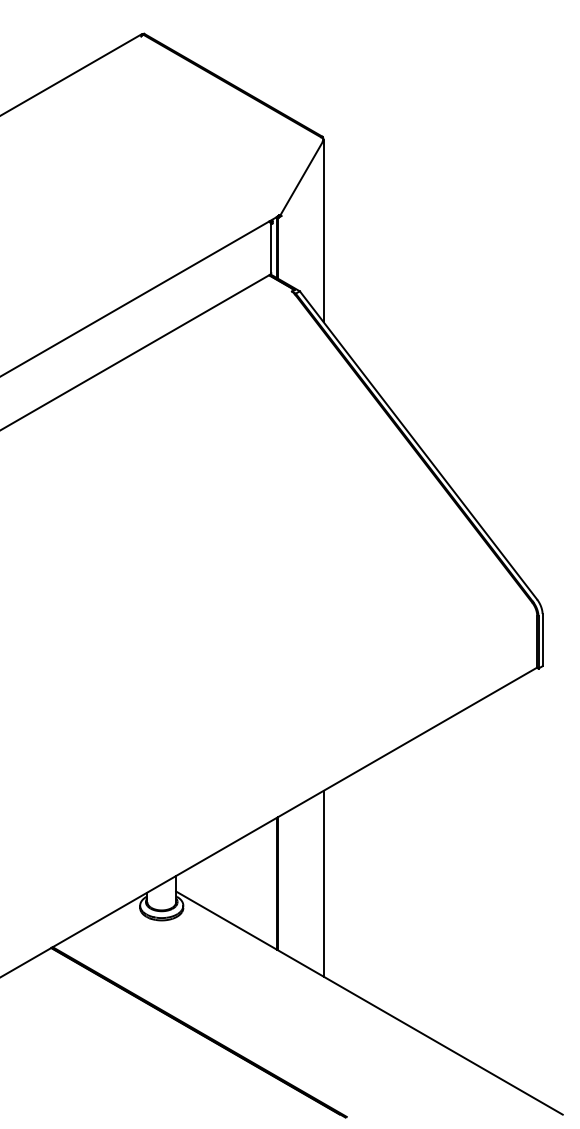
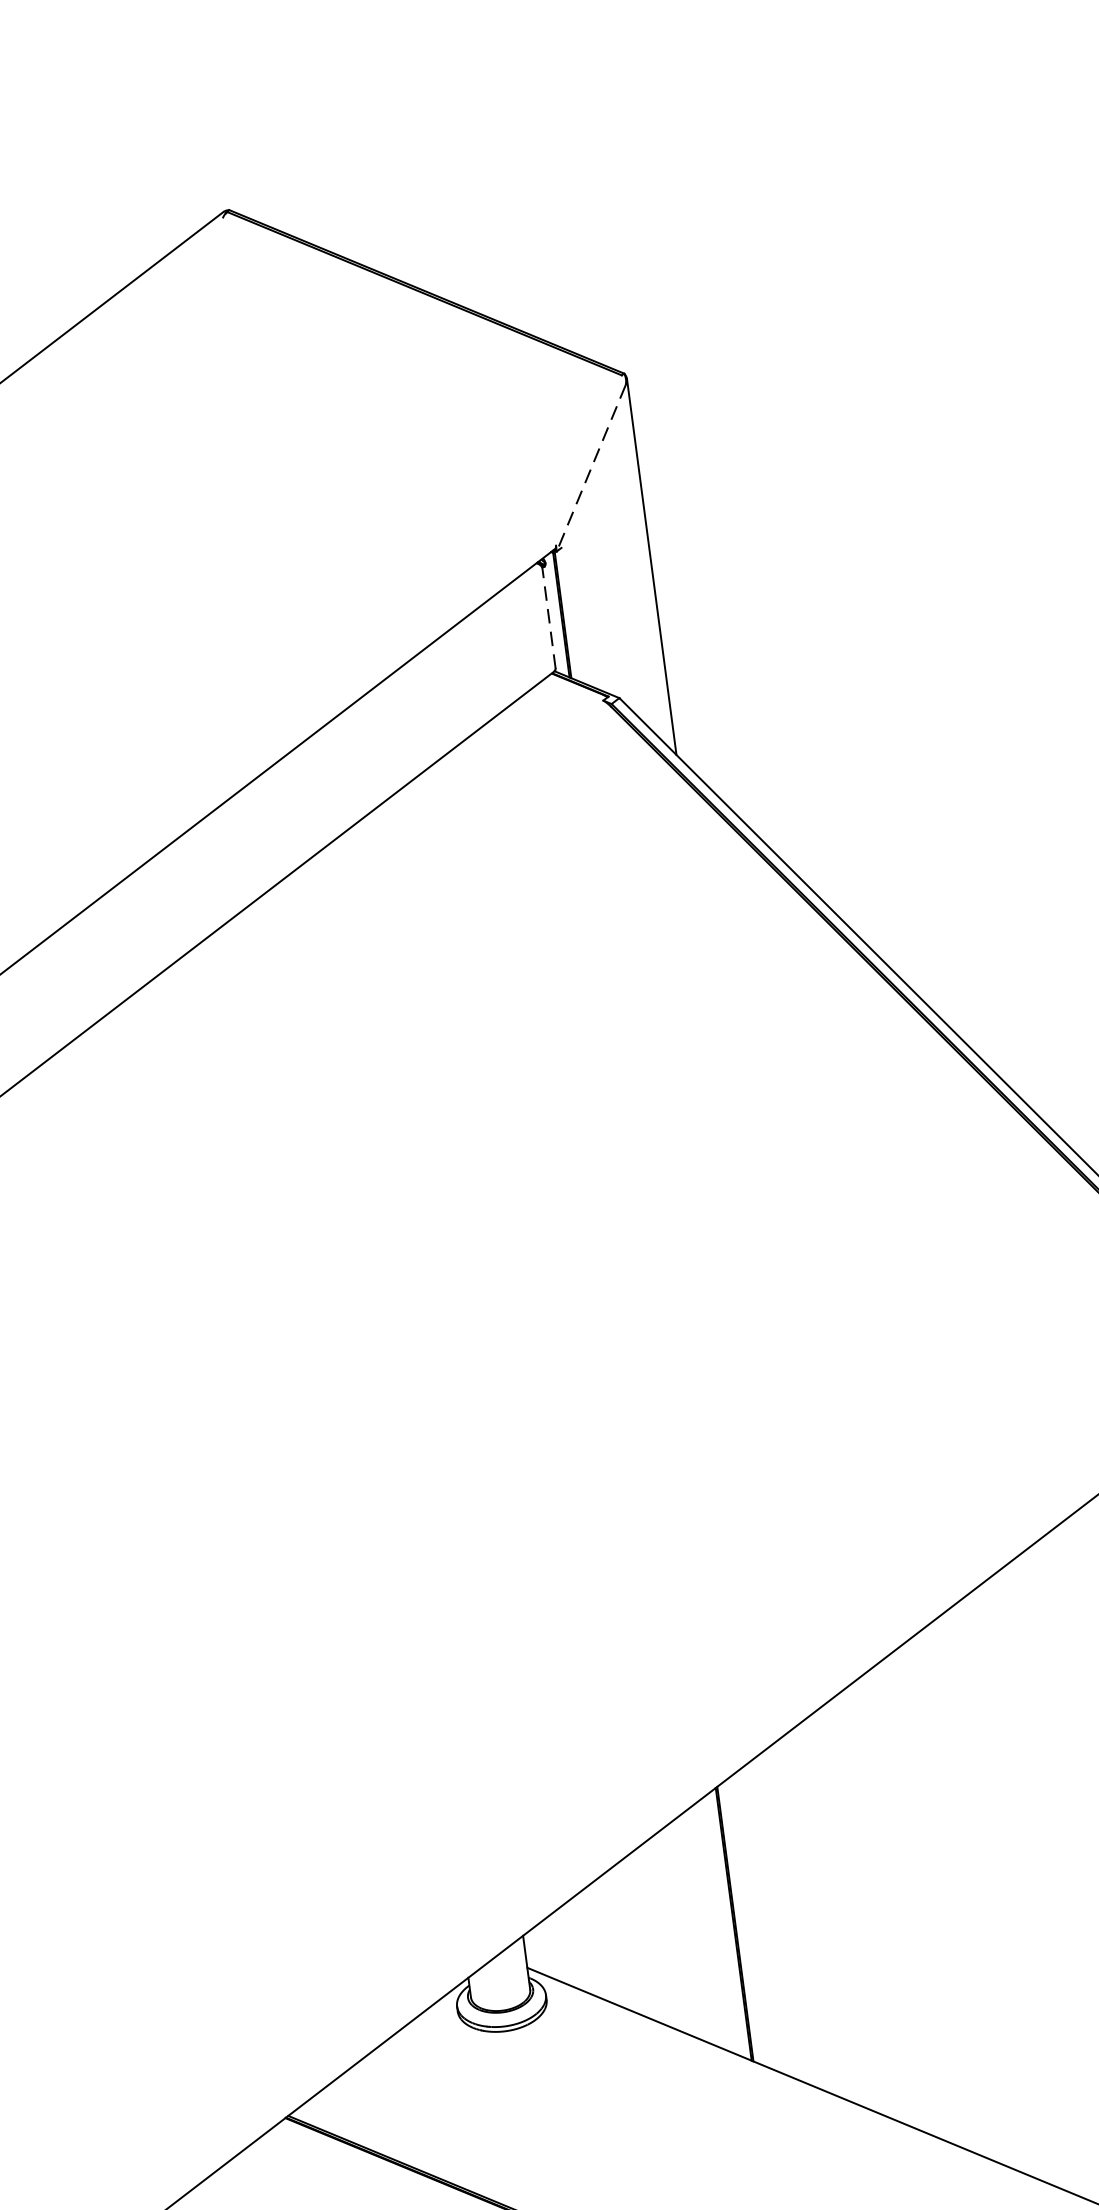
line: (300, 180) -> (590, 469), solid -> dashed
line: (271, 248) -> (549, 617), solid -> dashed
line: (323, 883) -> (828, 1911), removed

